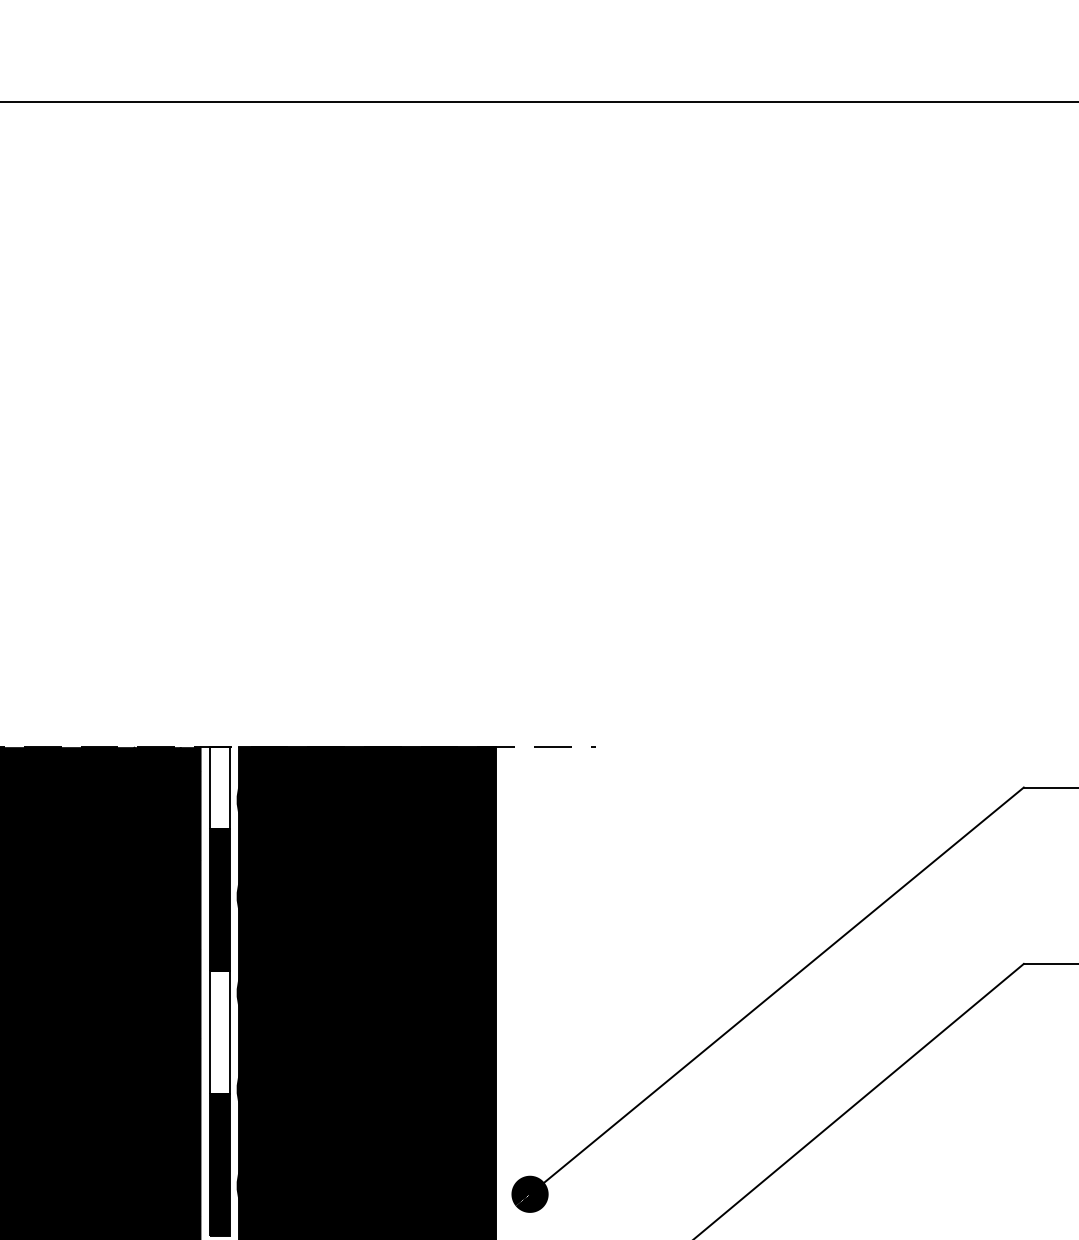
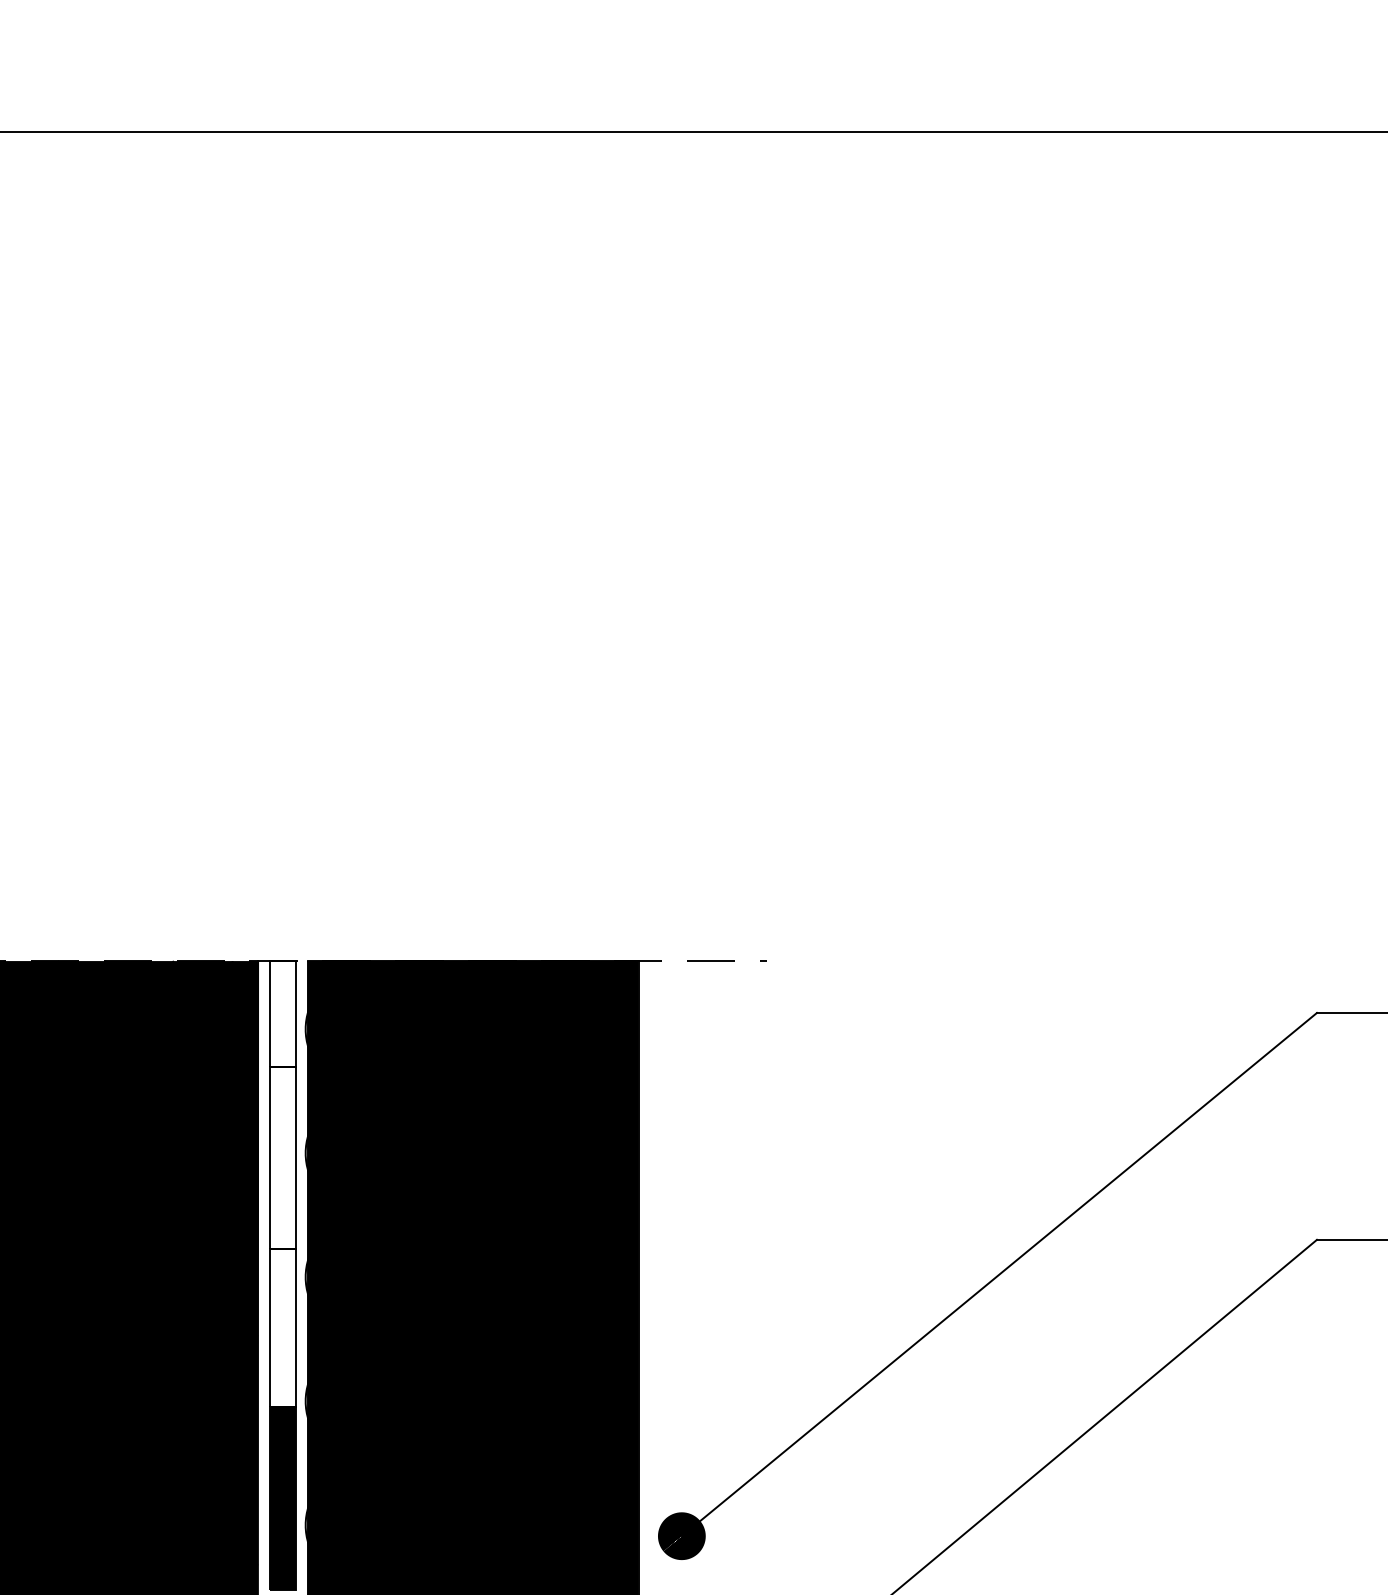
fill: (219, 899) -> (282, 1157), removed

